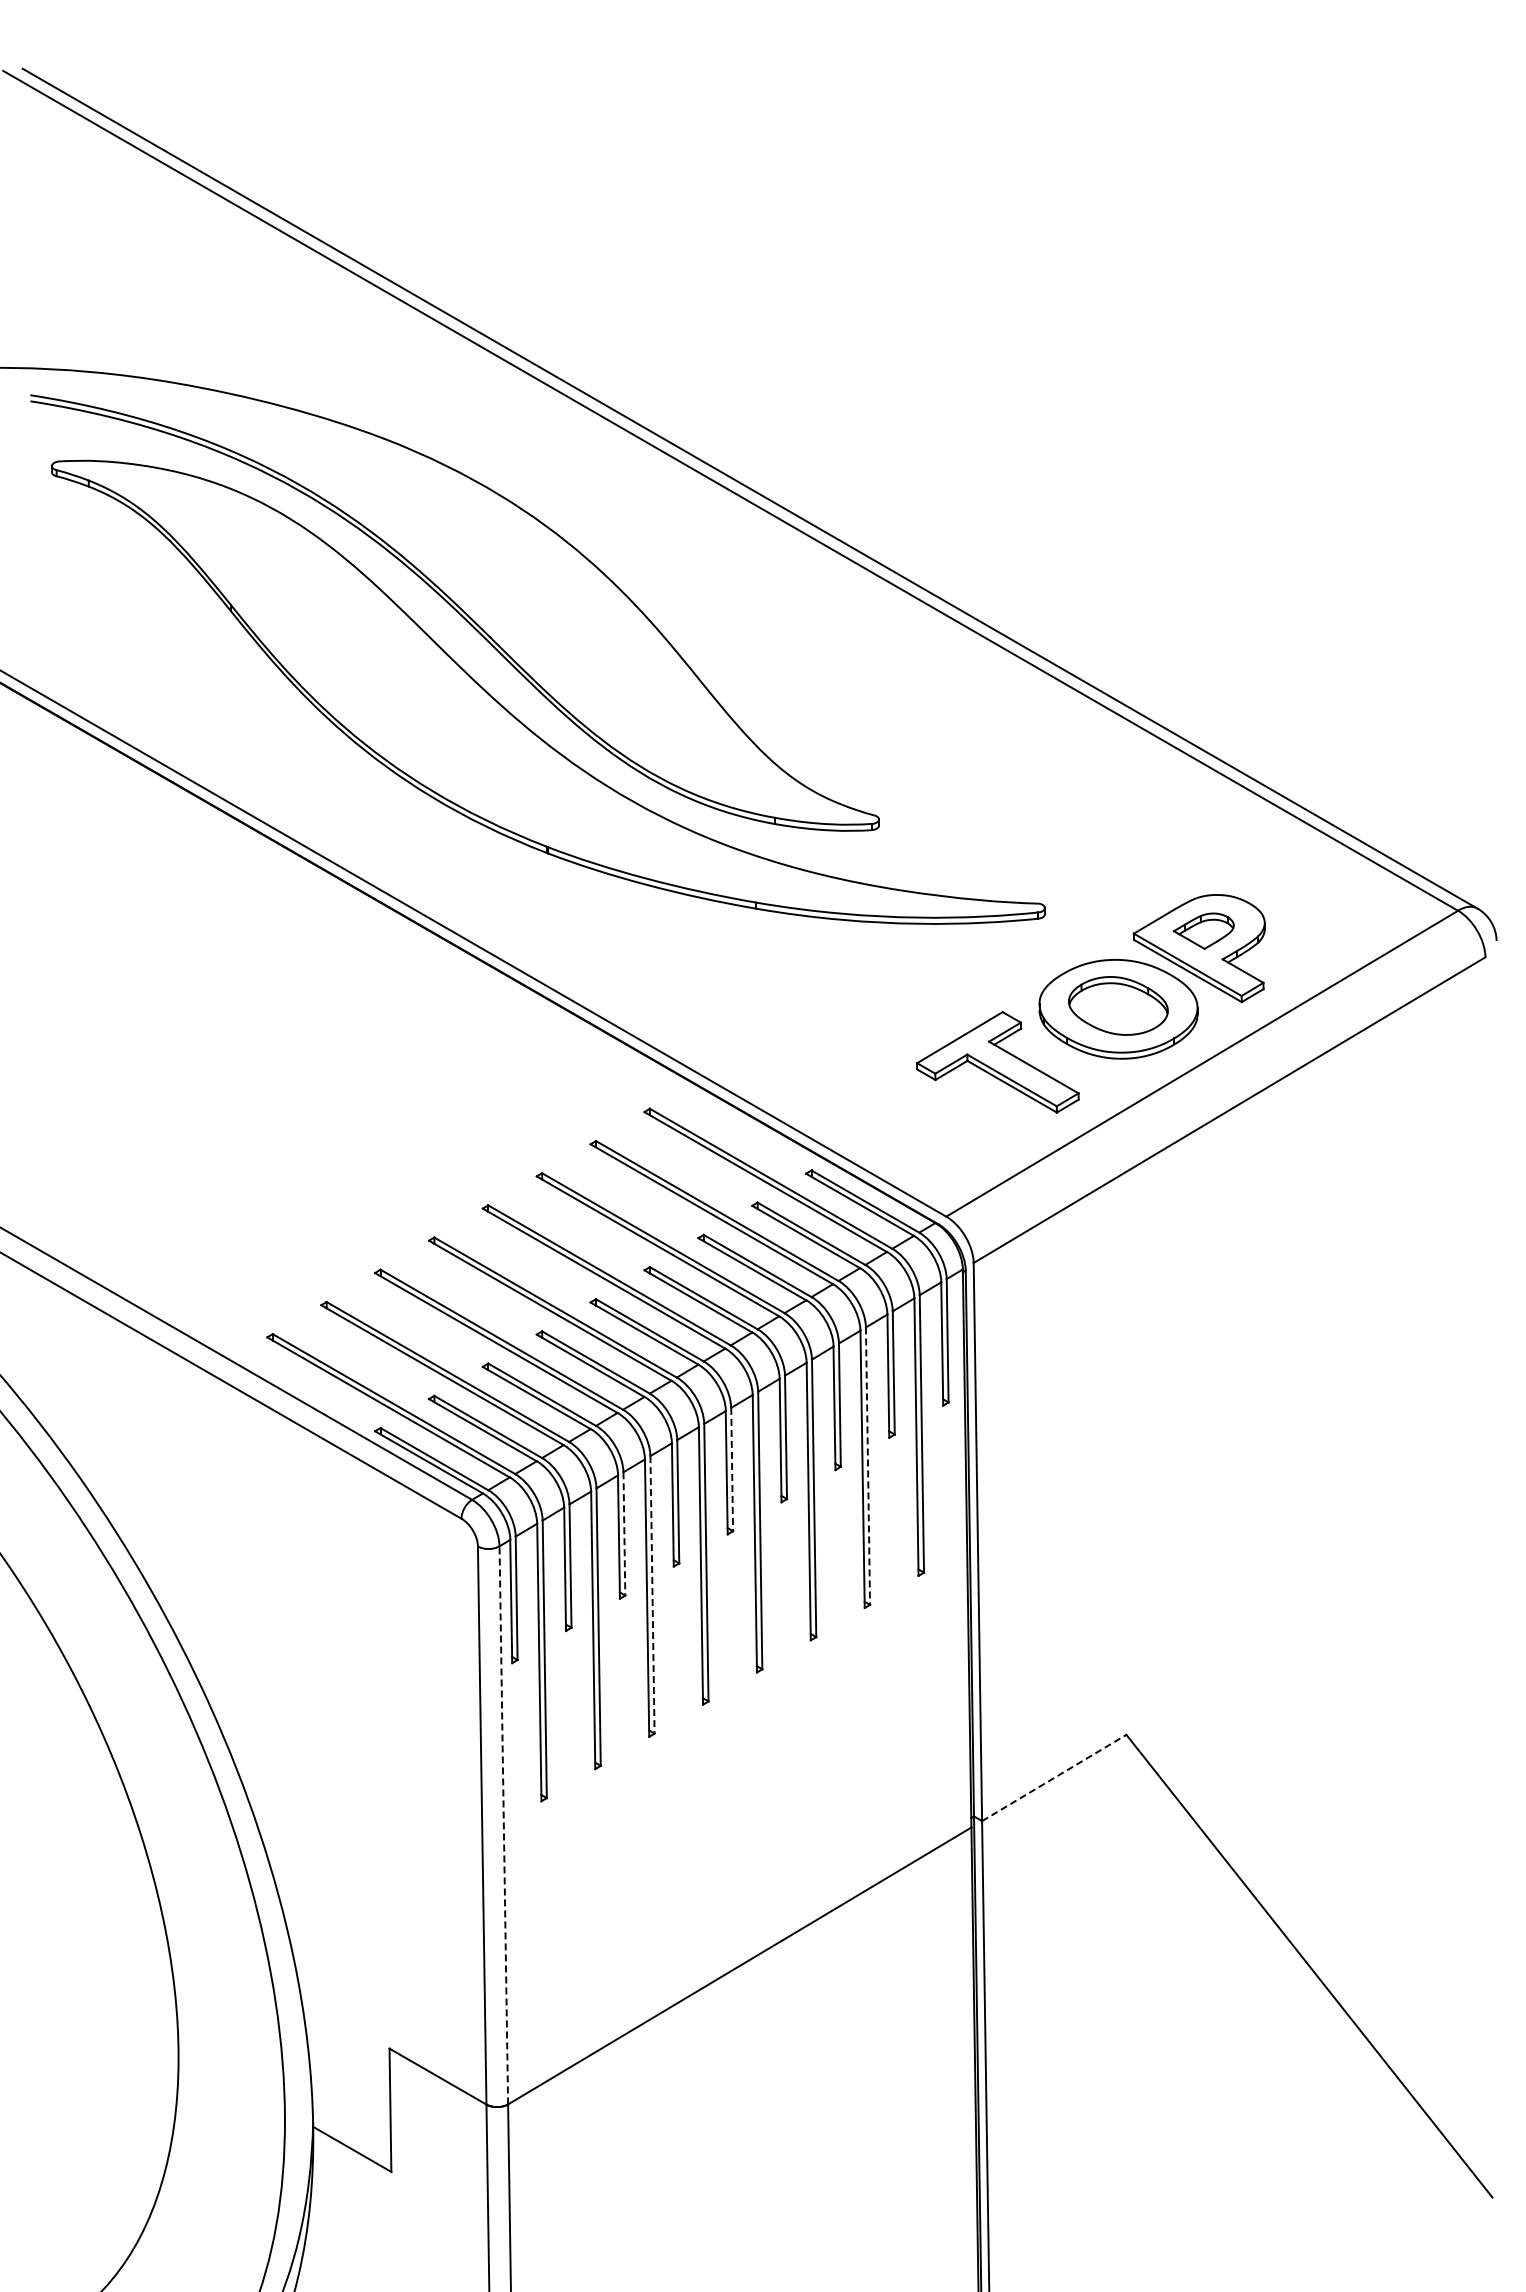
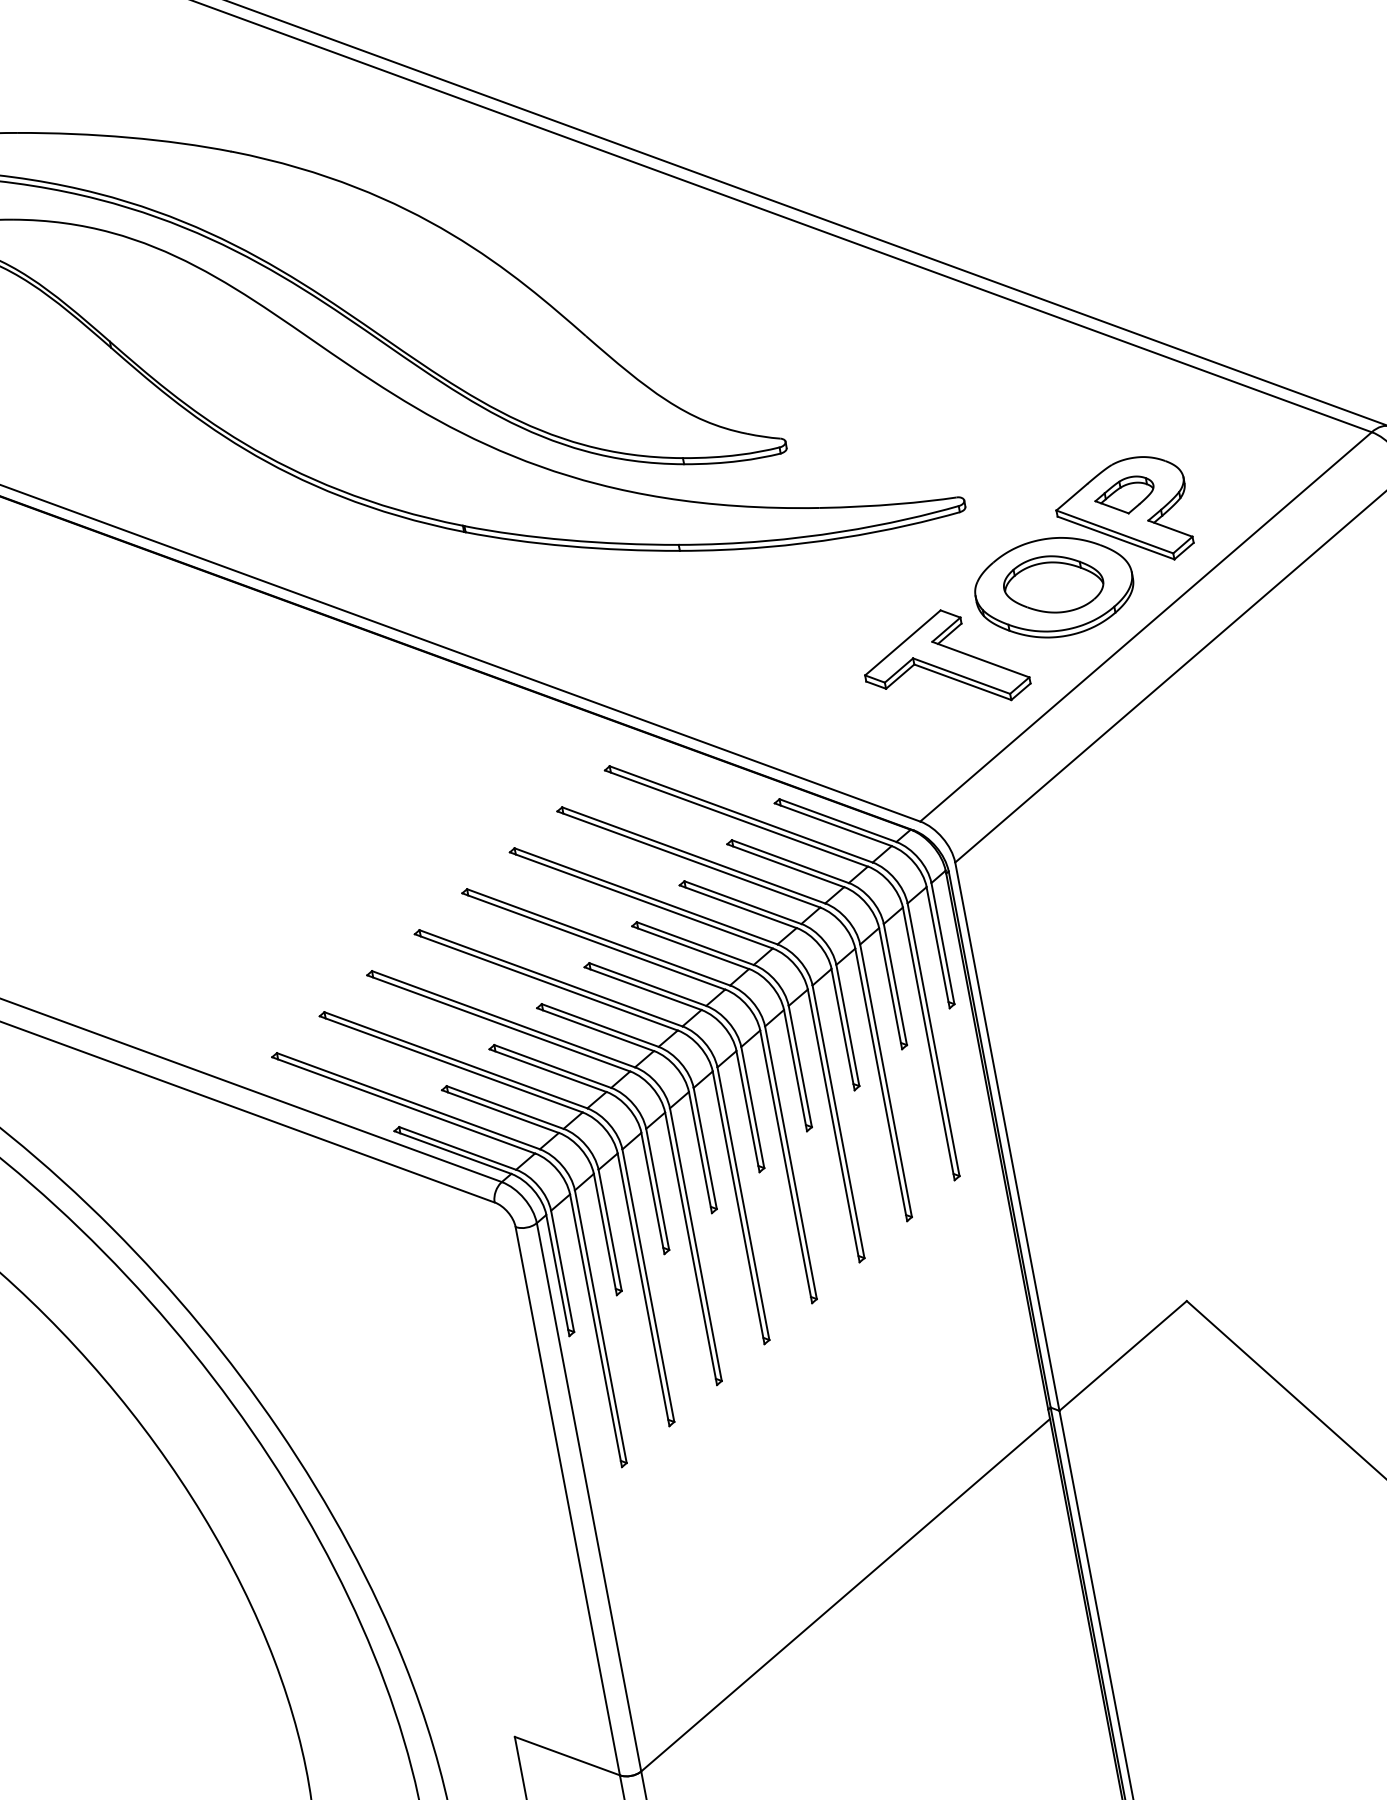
line: (868, 1466) -> (886, 1081), dashed -> solid
line: (732, 1469) -> (753, 1107), dashed -> solid
line: (624, 1533) -> (657, 1189), dashed -> solid
line: (652, 1594) -> (695, 1244), dashed -> solid
line: (1054, 1777) -> (1123, 1355), dashed -> solid
line: (503, 1824) -> (588, 1496), dashed -> solid

